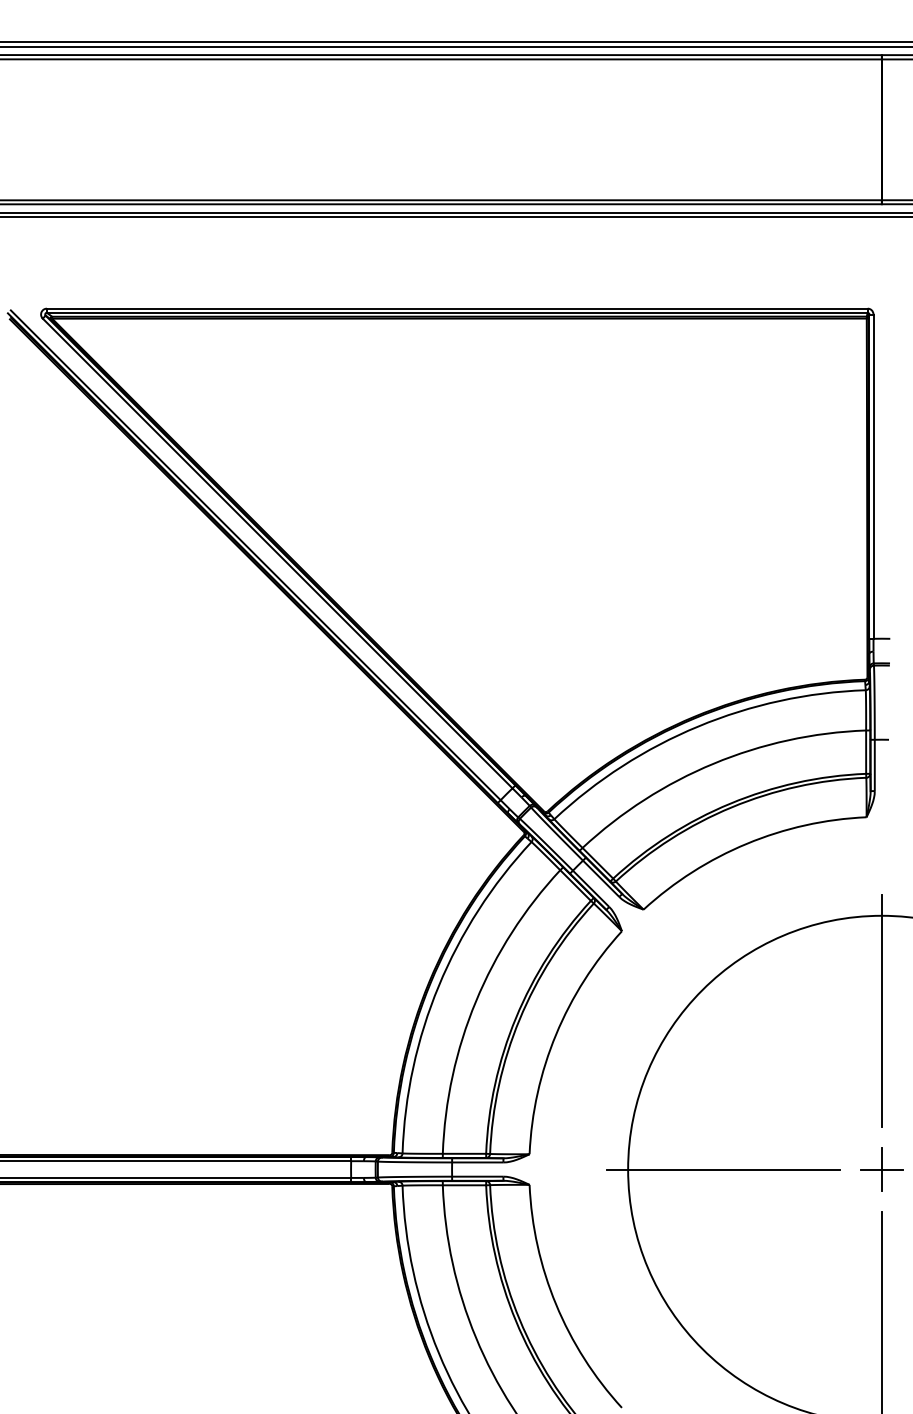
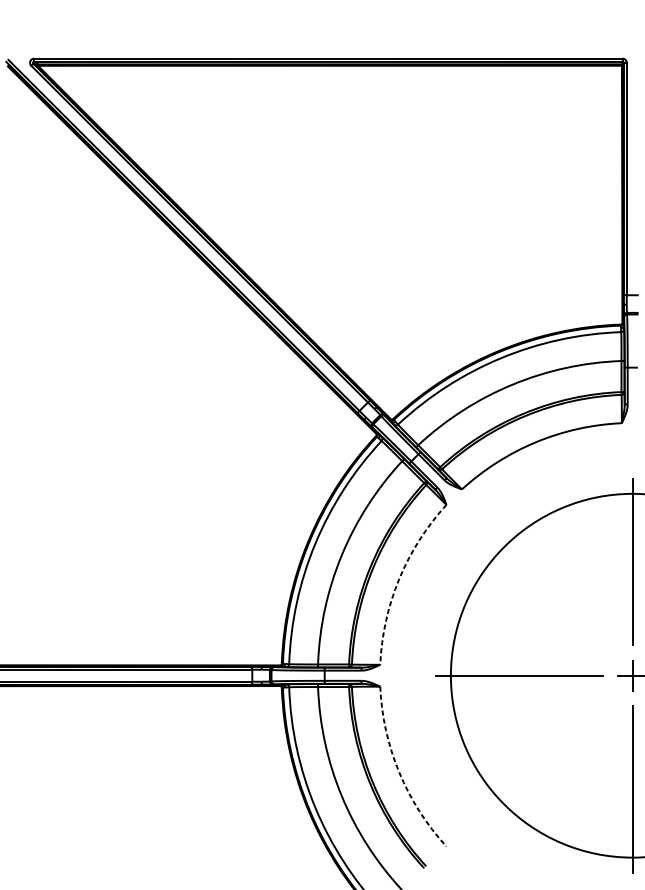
arc: (556, 1034) -> (399, 578), solid -> dashed
arc: (556, 1304) -> (399, 772), solid -> dashed

